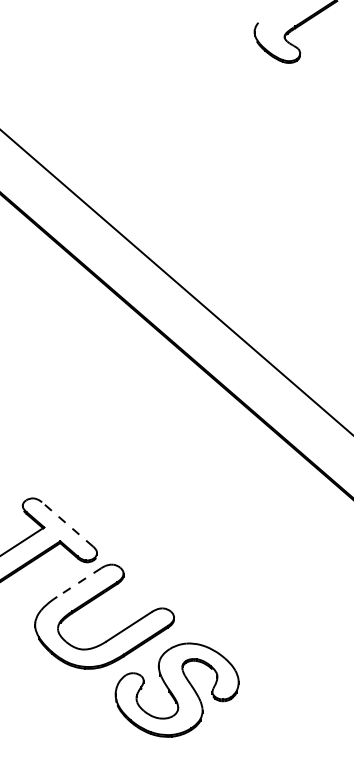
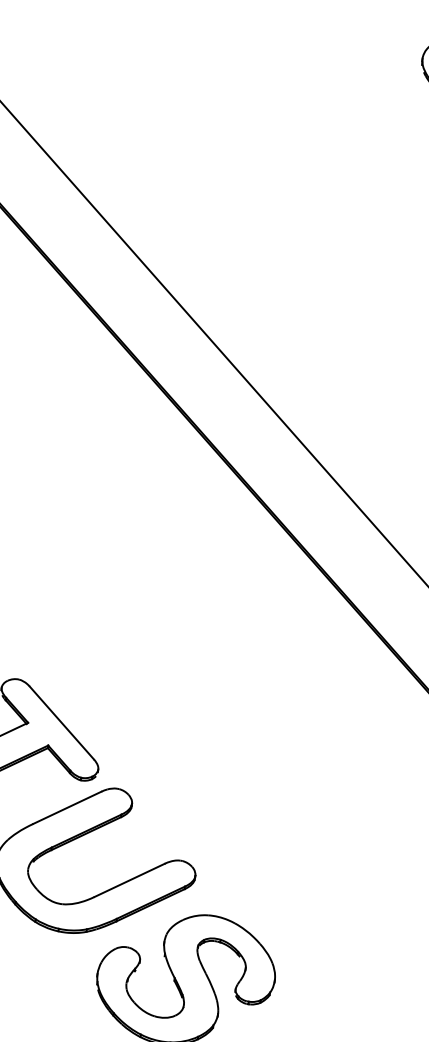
line: (67, 524) -> (61, 723), dashed -> solid
line: (78, 582) -> (66, 807), dashed -> solid

